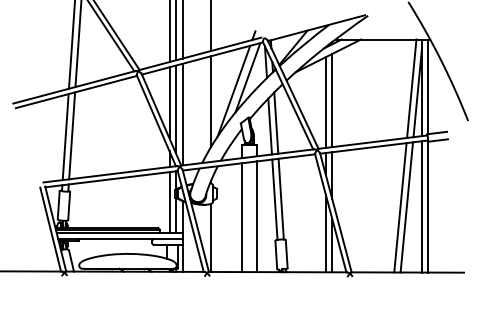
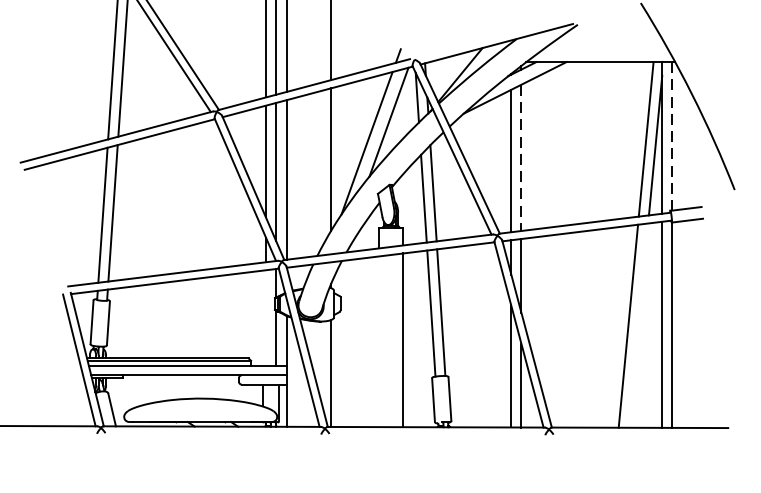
line: (428, 87) -> (672, 137), solid -> dashed
line: (332, 100) -> (521, 157), solid -> dashed
line: (169, 202) -> (265, 317), removed
line: (406, 207) -> (637, 325), removed
line: (241, 217) -> (378, 341), removed

